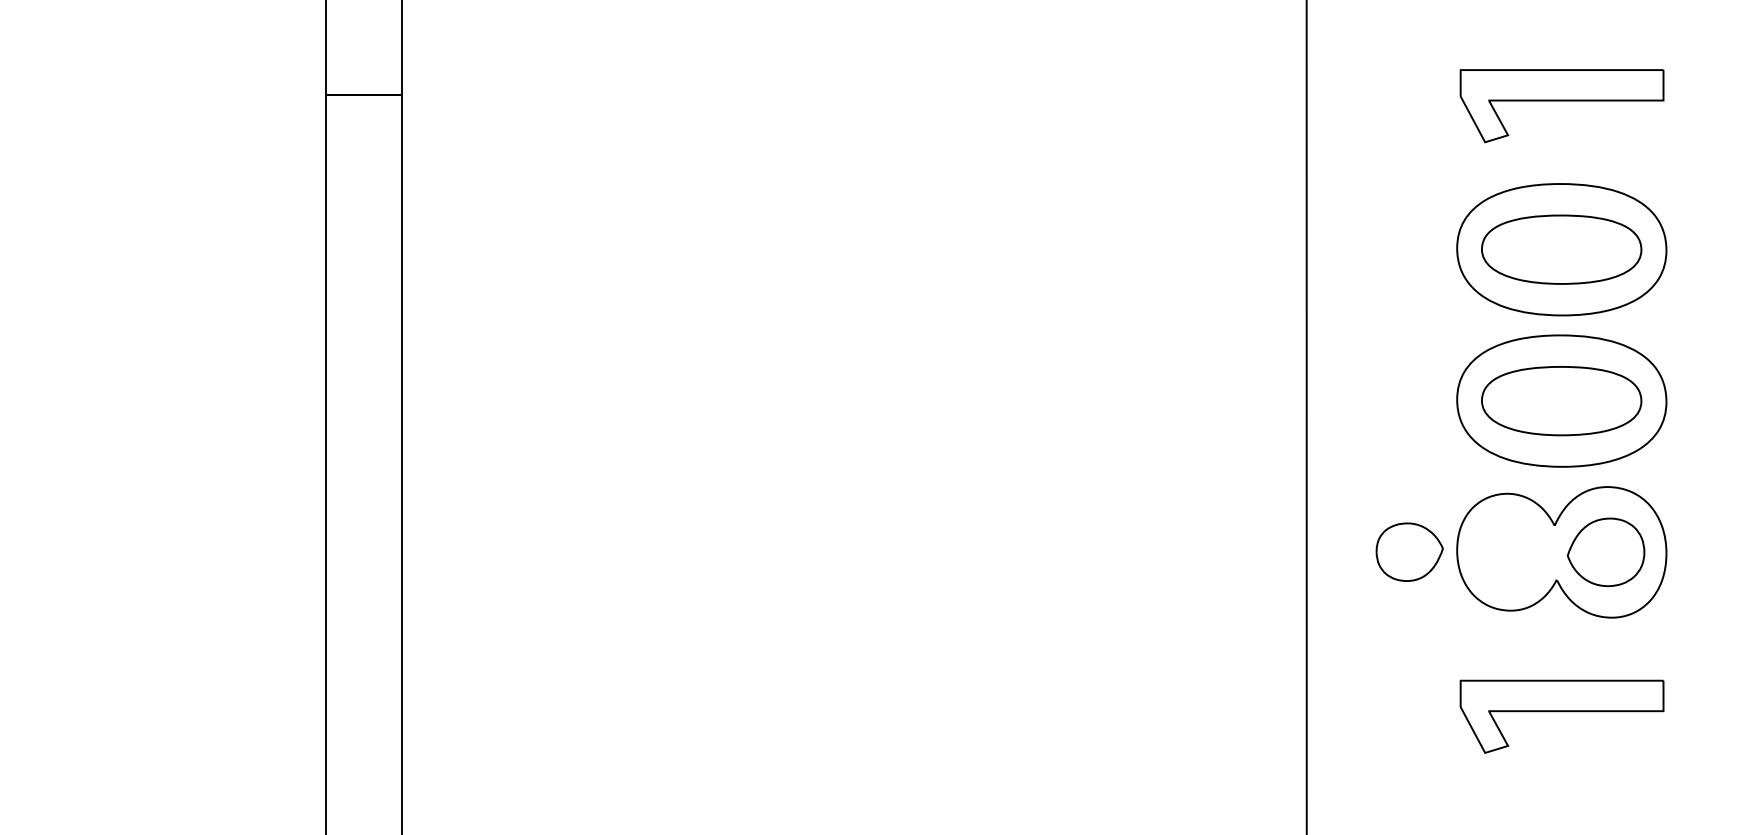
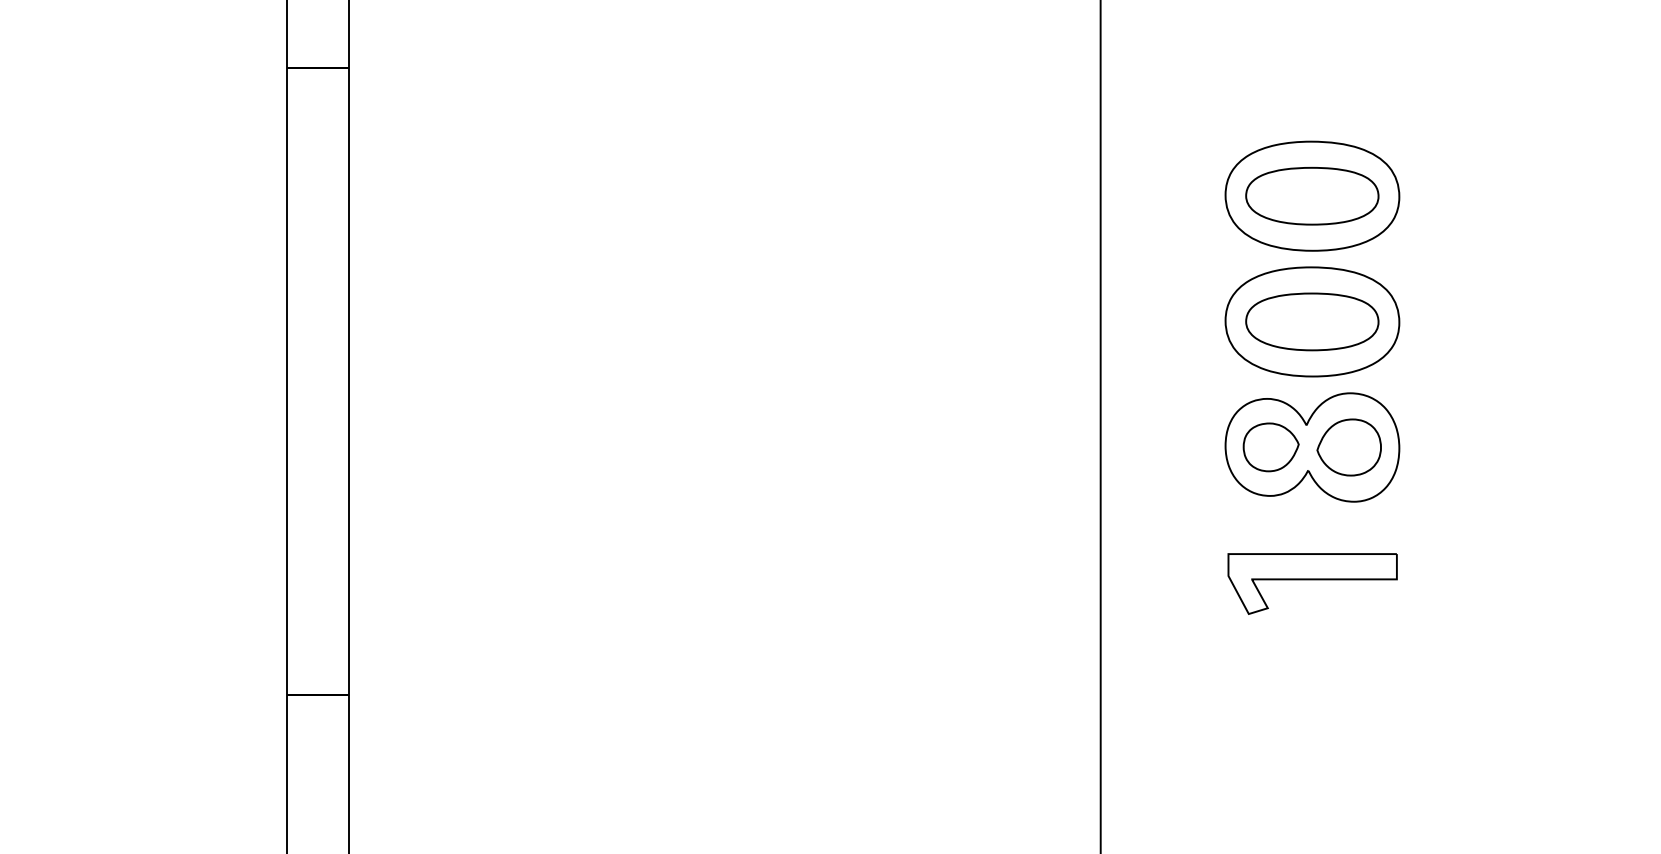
part: (1561, 105) -> (1312, 76), removed
part: (1408, 552) -> (1270, 447), moved

